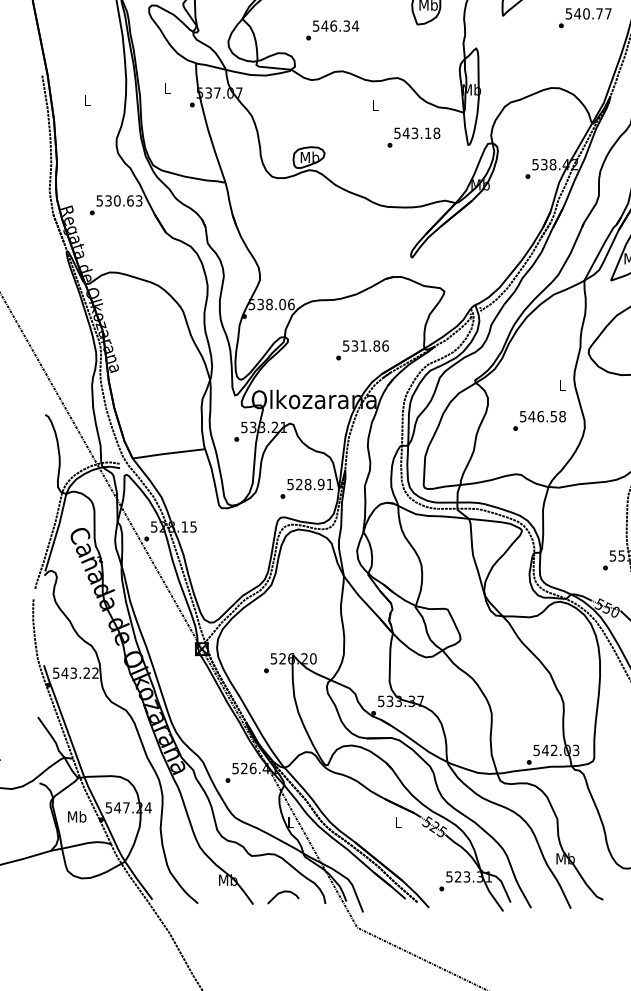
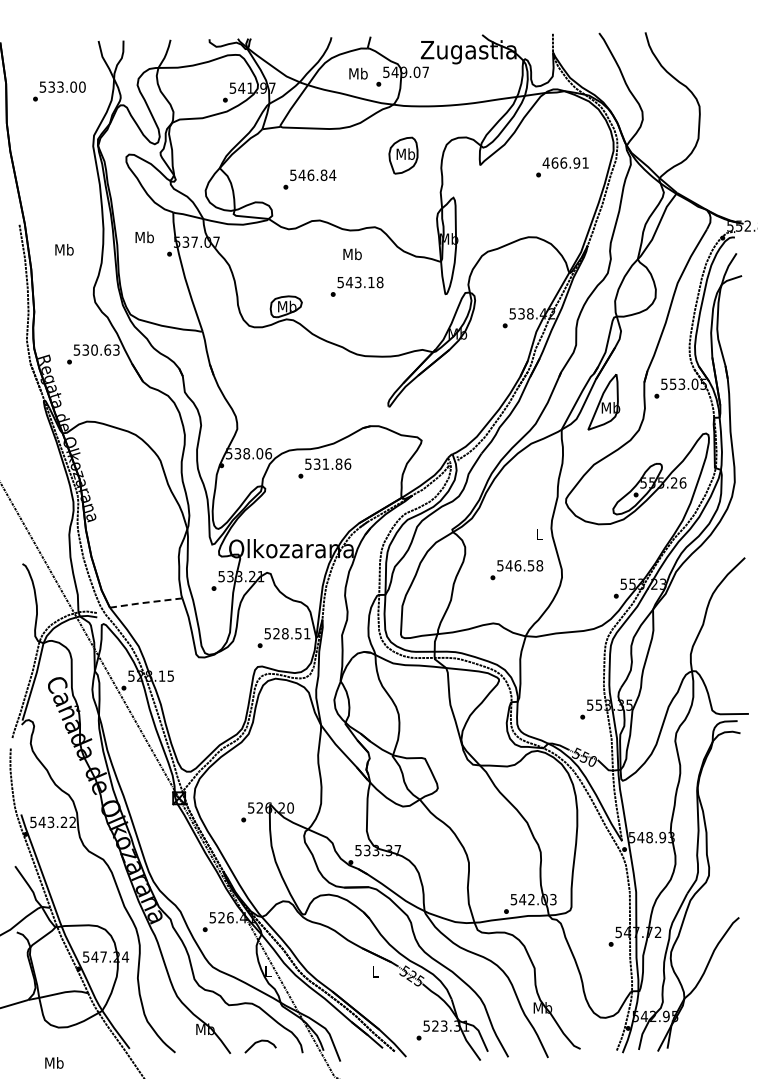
text: (588, 13) -> (565, 162), 540.77 -> 466.91
text: (346, 25) -> (323, 174), 546.34 -> 546.84
text: (167, 88) -> (144, 237), L -> Mb
text: (87, 100) -> (64, 249), L -> Mb
text: (375, 105) -> (352, 254), L -> Mb
text: (413, 137) -> (356, 286), moved
text: (362, 350) -> (324, 468), moved
line: (169, 453) -> (146, 602), solid -> dashed
text: (321, 484) -> (298, 633), 528.91 -> 528.51
text: (77, 816) -> (54, 1062), moved

